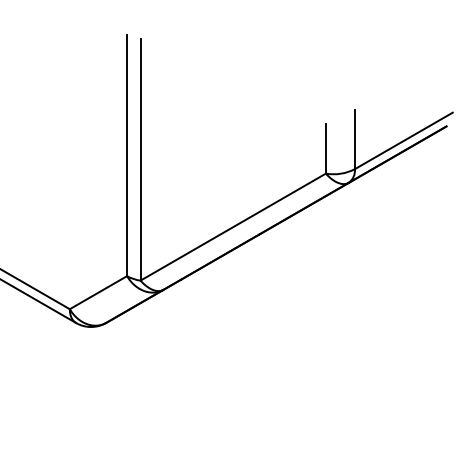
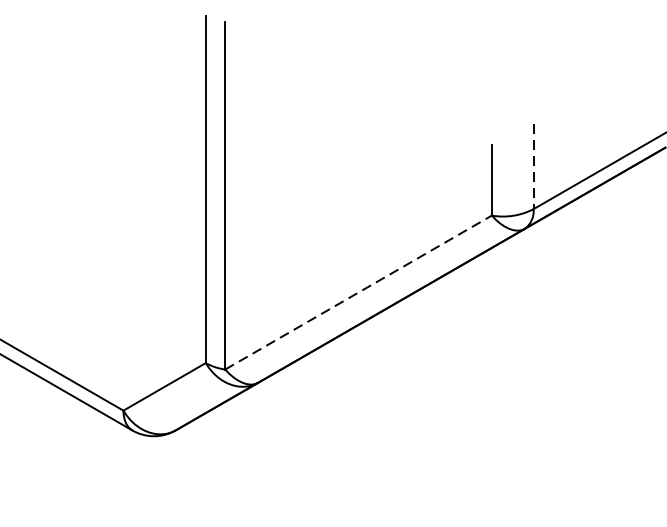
line: (354, 140) -> (533, 167), solid -> dashed
line: (233, 227) -> (358, 293), solid -> dashed

